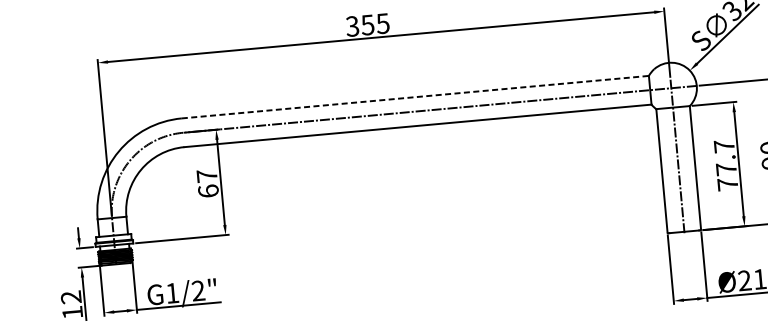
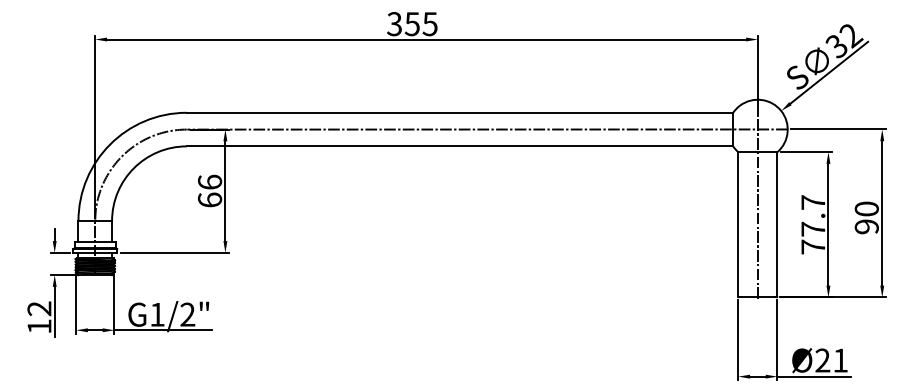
line: (415, 96) -> (460, 112), dashed -> solid
text: (206, 175) -> (209, 181), 67 -> 66

